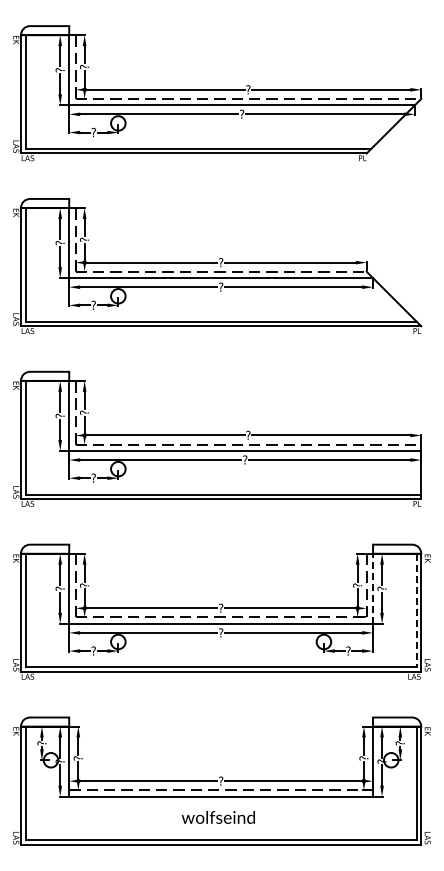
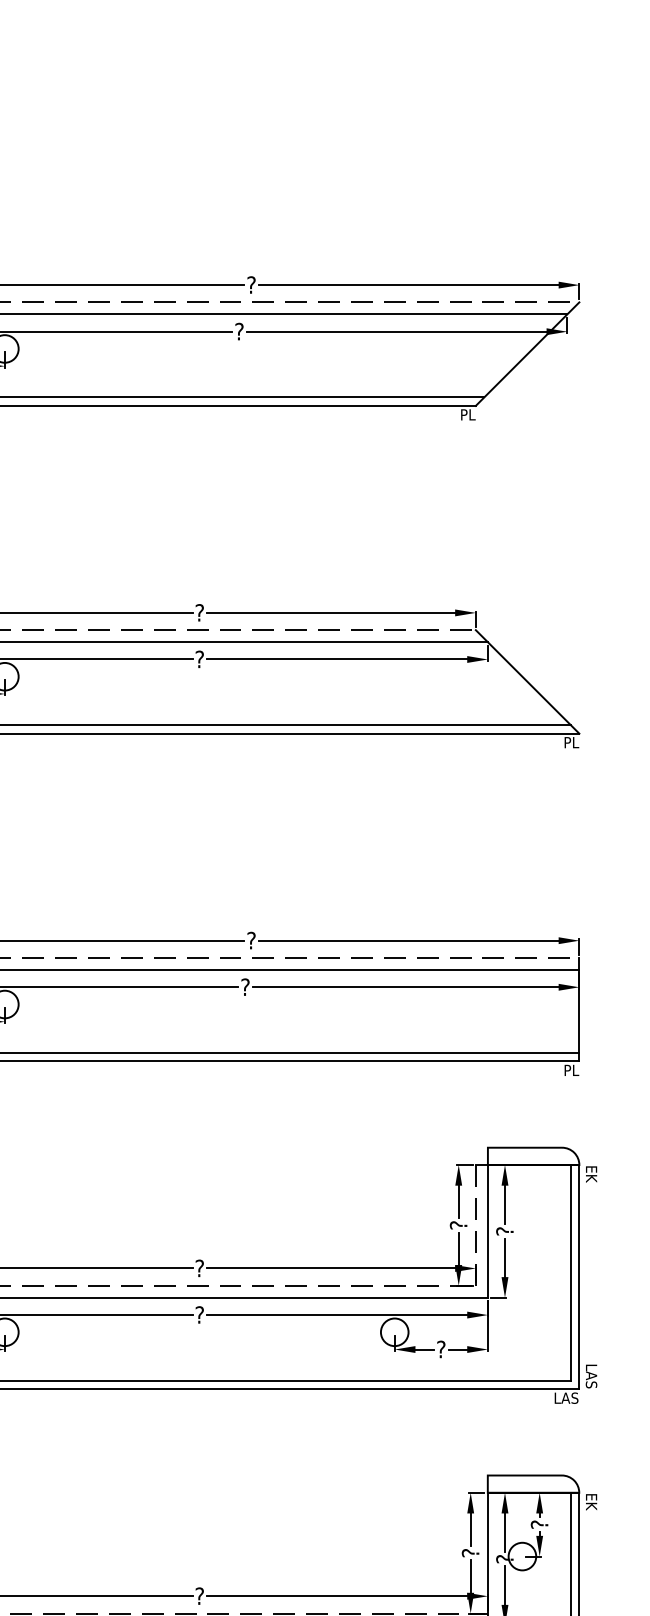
line: (373, 588) -> (488, 1230), dashed -> solid
line: (416, 610) -> (570, 1272), dashed -> solid

